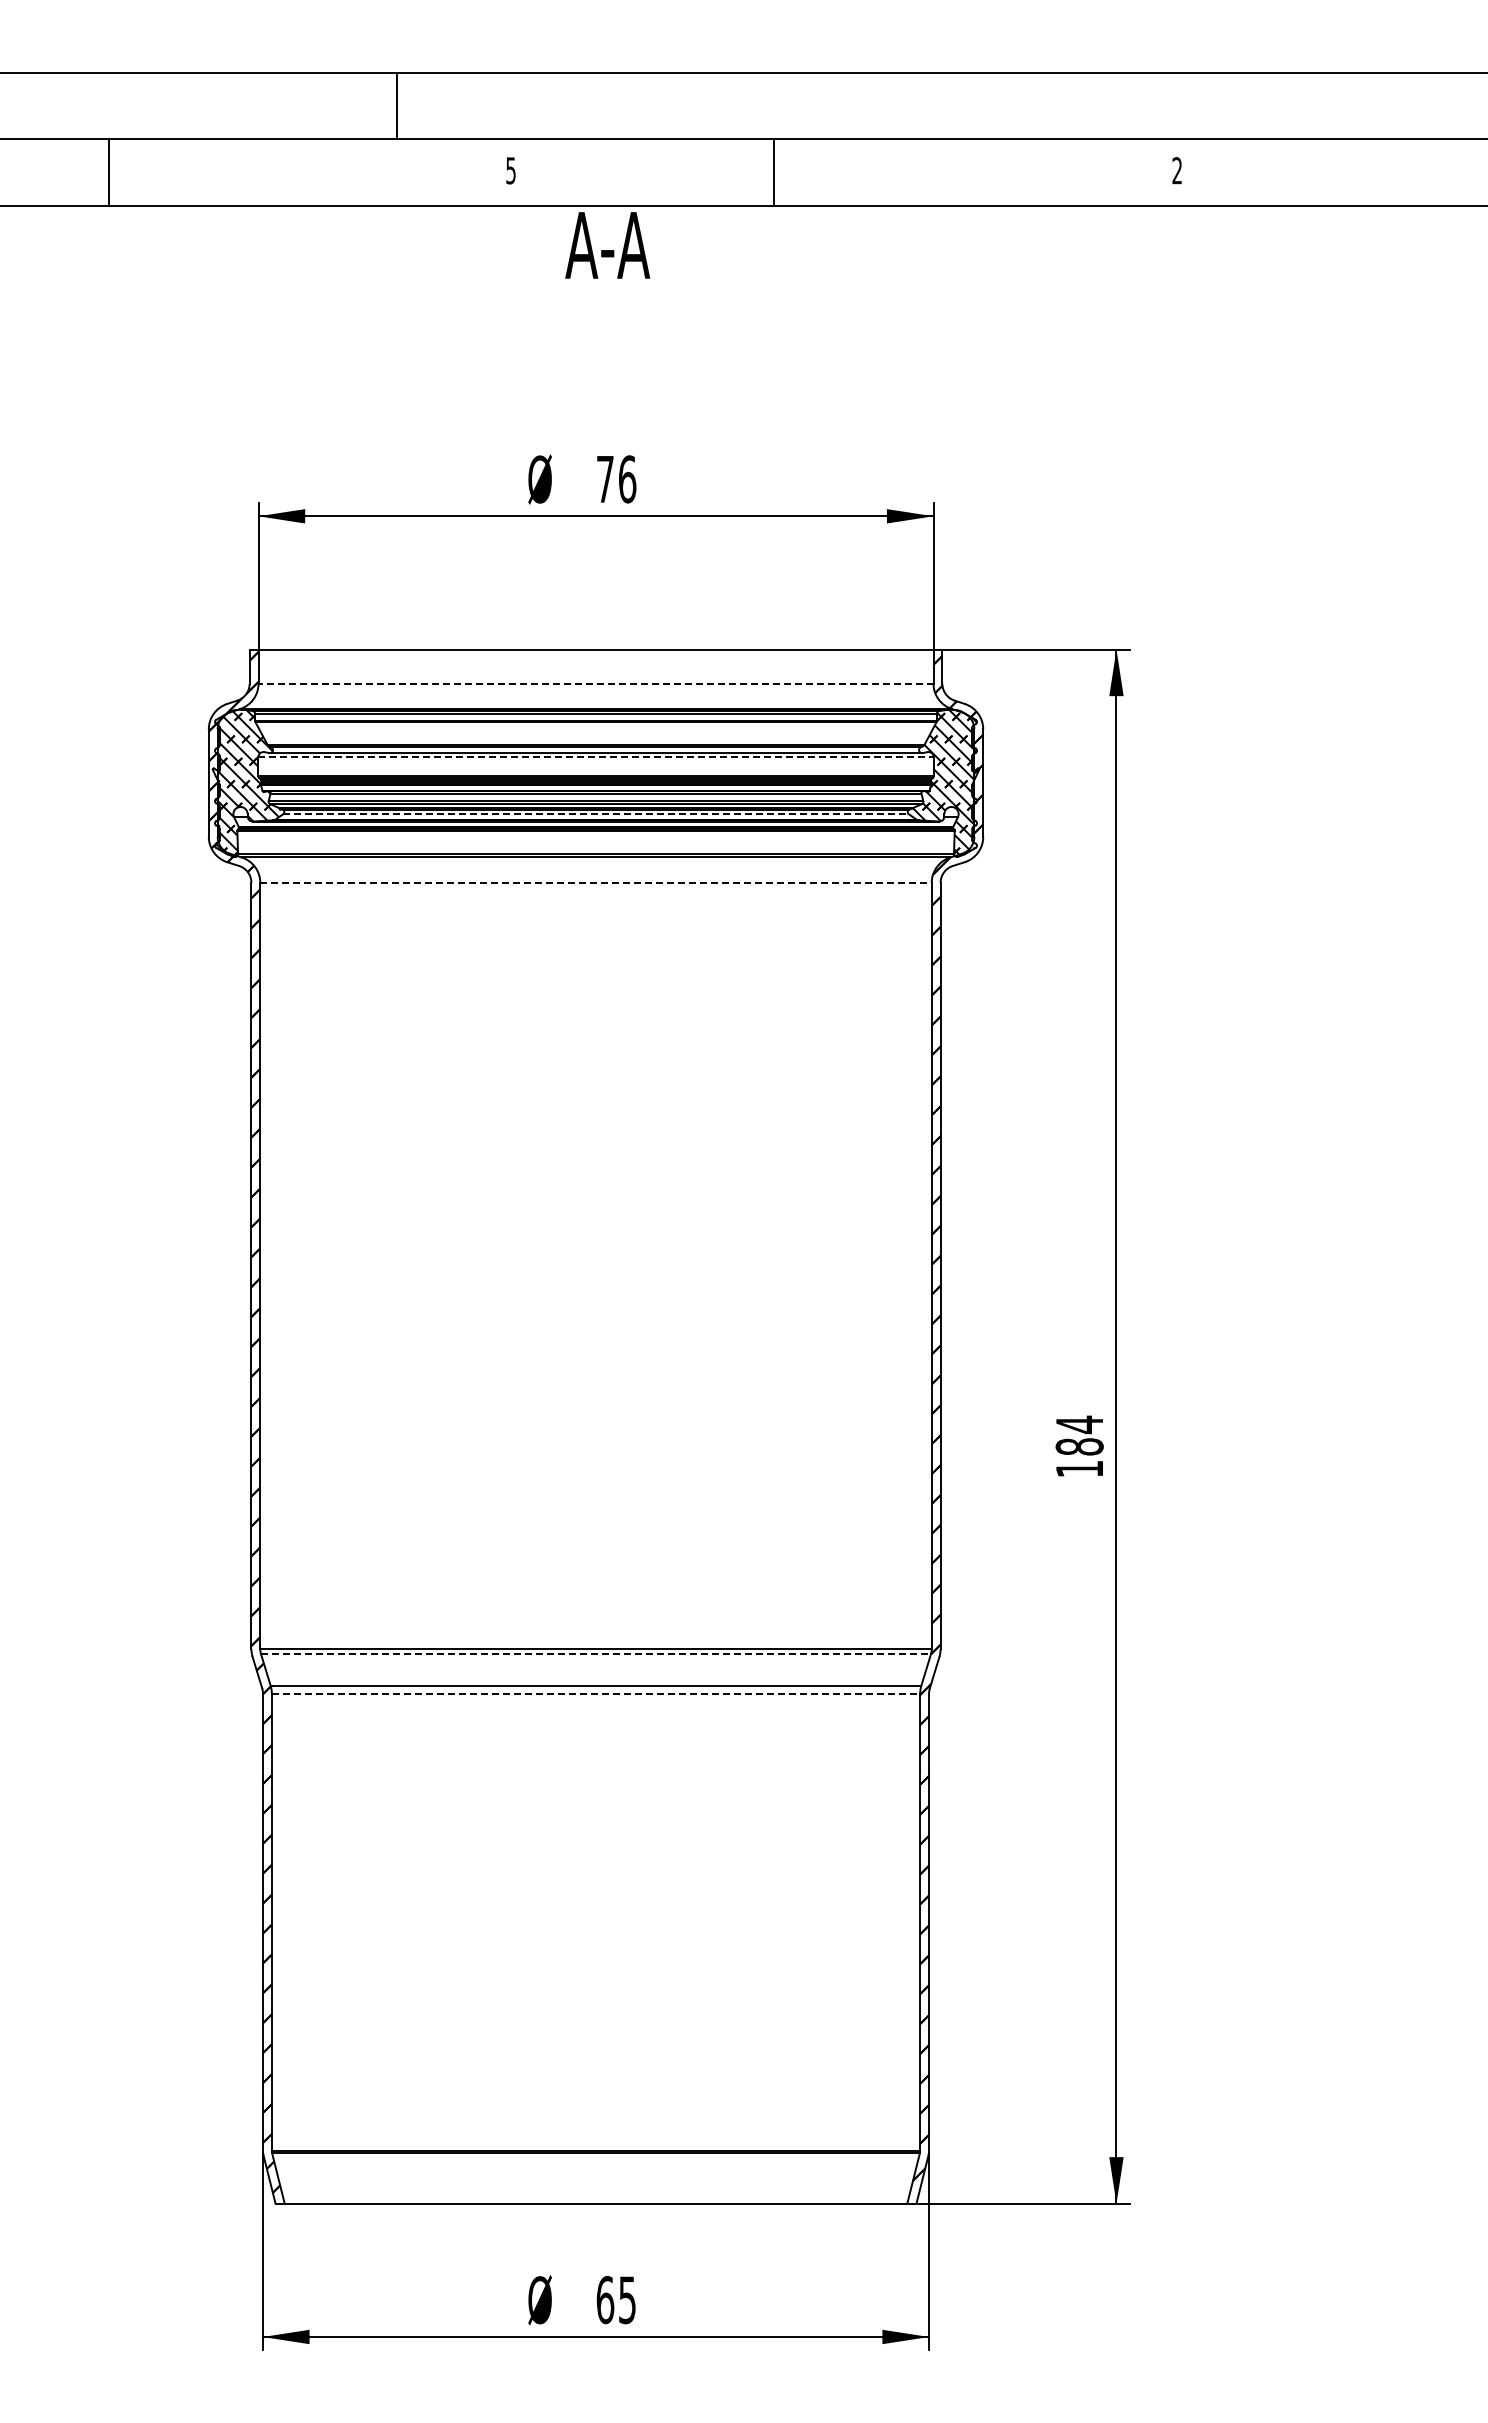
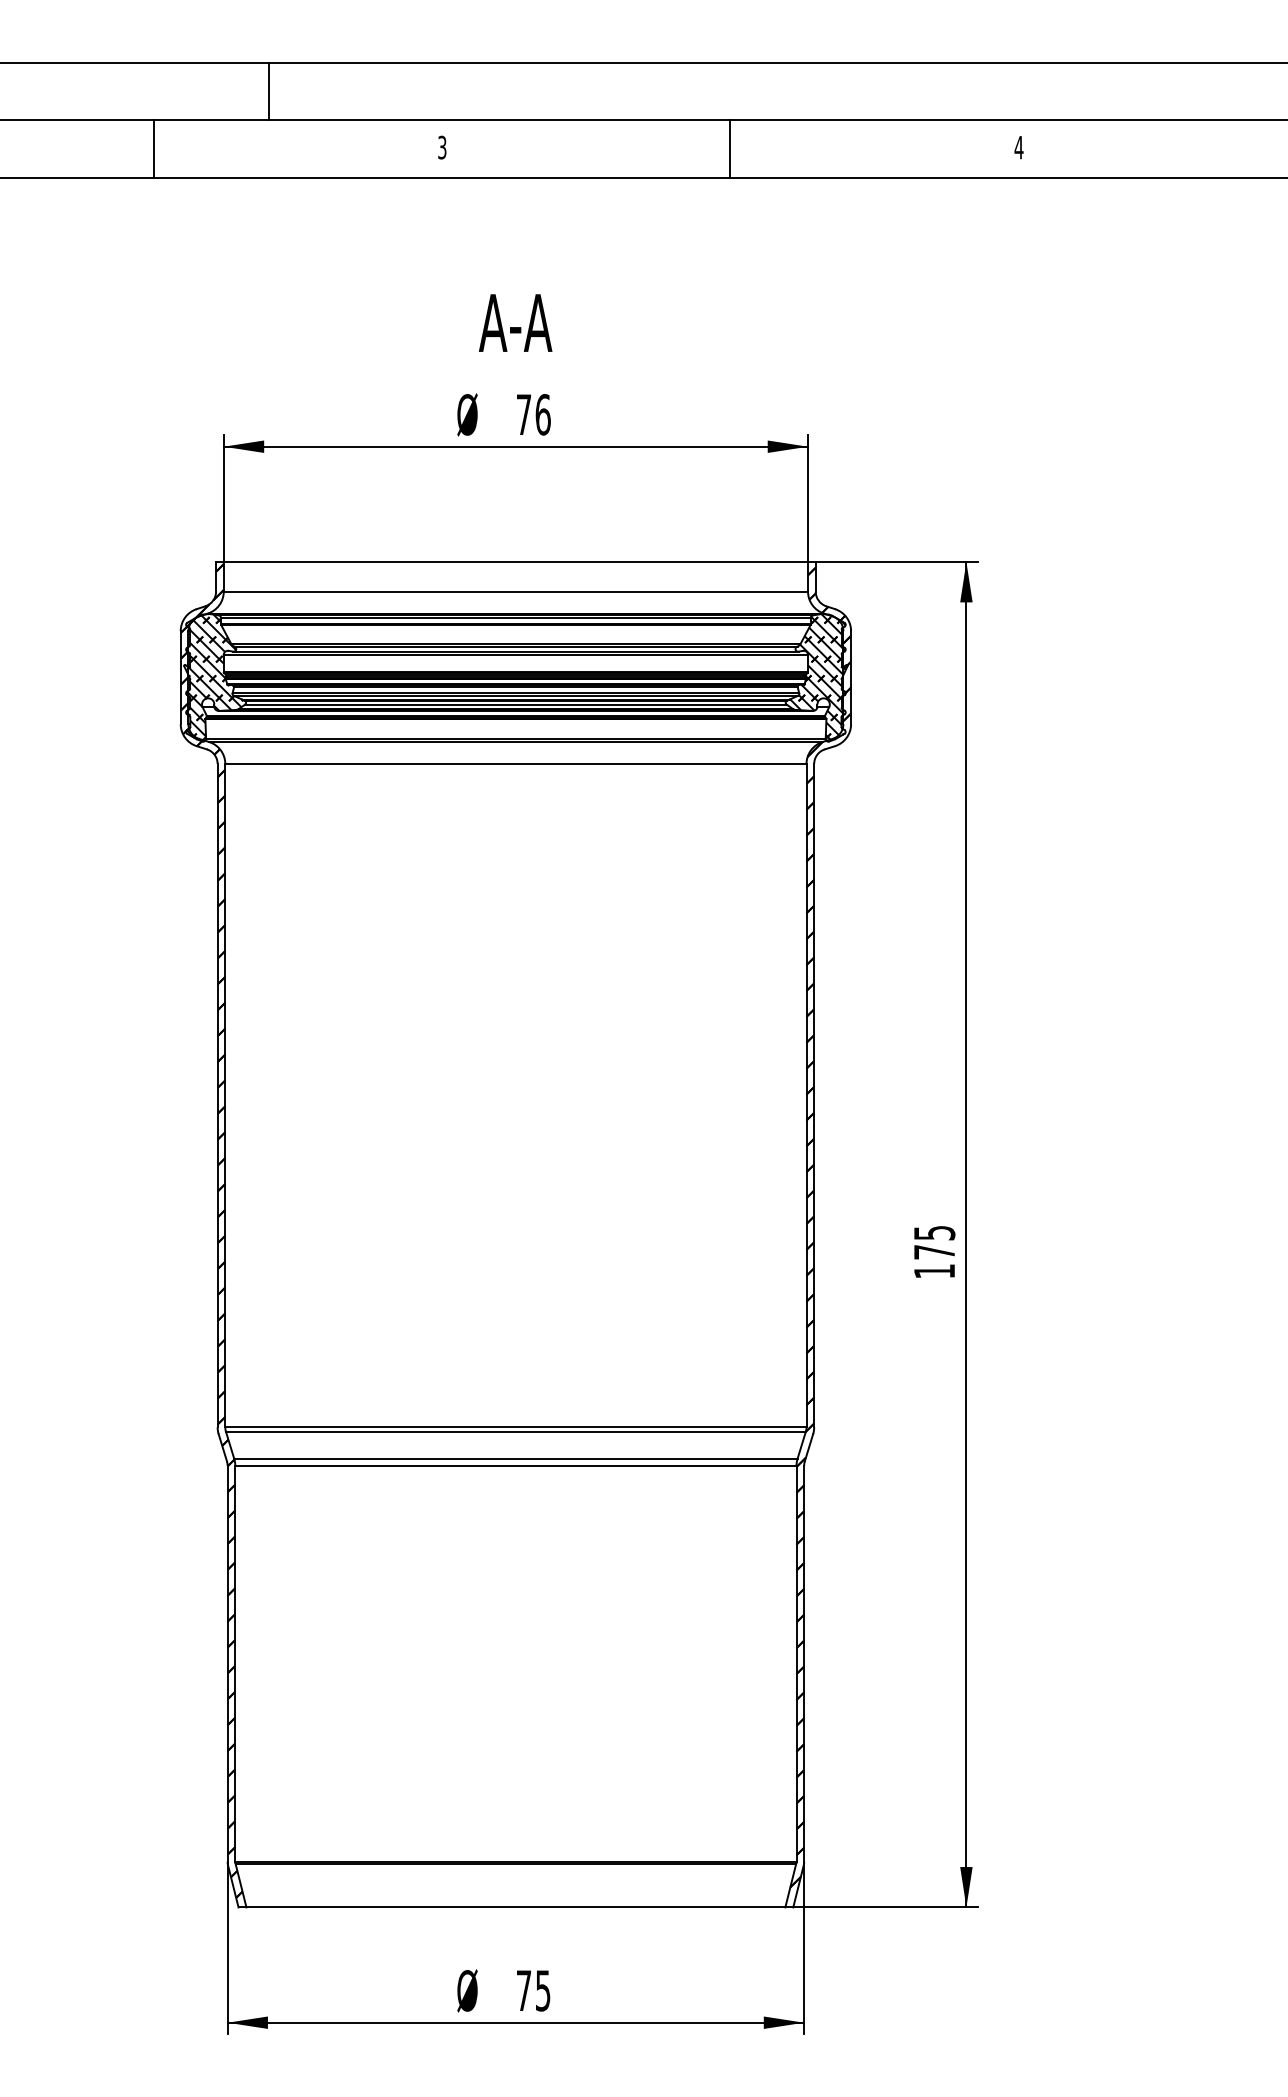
line: (397, 105) -> (269, 91), moved
text: (510, 170) -> (441, 147), 5 -> 3
text: (1177, 170) -> (1019, 147), 2 -> 4
line: (108, 172) -> (153, 149), moved
line: (773, 172) -> (730, 149), moved
text: (607, 245) -> (515, 323), moved
line: (595, 683) -> (515, 591), dashed -> solid
line: (596, 757) -> (516, 655), dashed -> solid
line: (596, 814) -> (516, 704), dashed -> solid
line: (596, 882) -> (516, 763), dashed -> solid
text: (1079, 1435) -> (934, 1242), 184 -> 175
line: (596, 1654) -> (516, 1431), dashed -> solid
line: (596, 1693) -> (516, 1465), dashed -> solid
text: (605, 2300) -> (524, 1991), 65 -> 75

